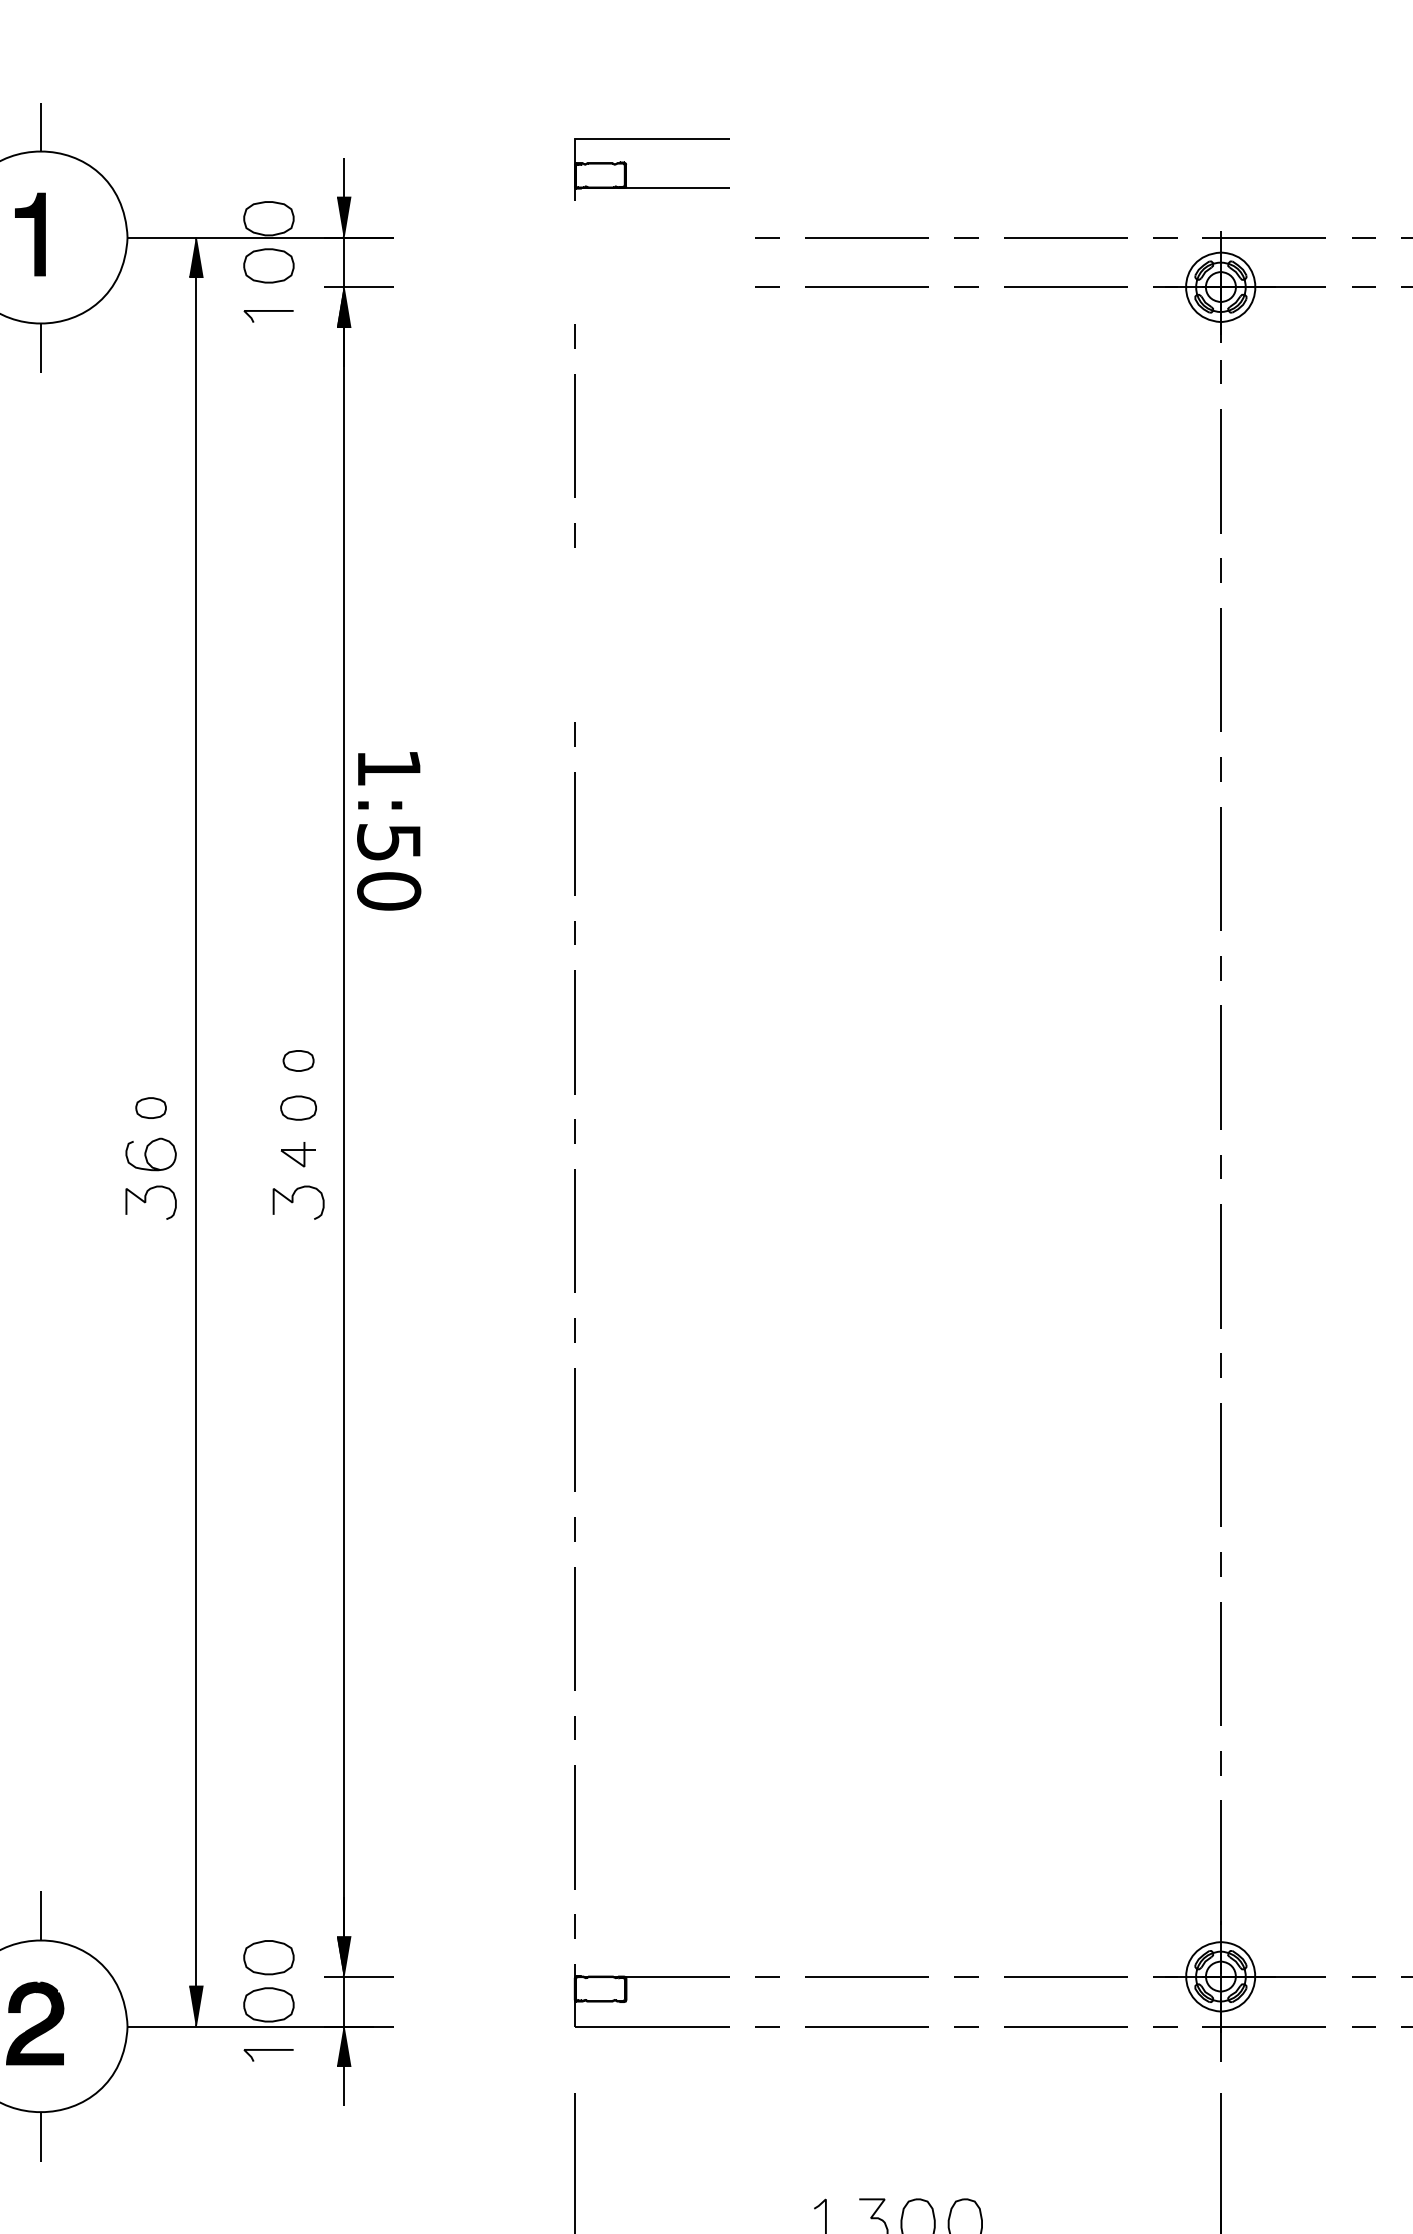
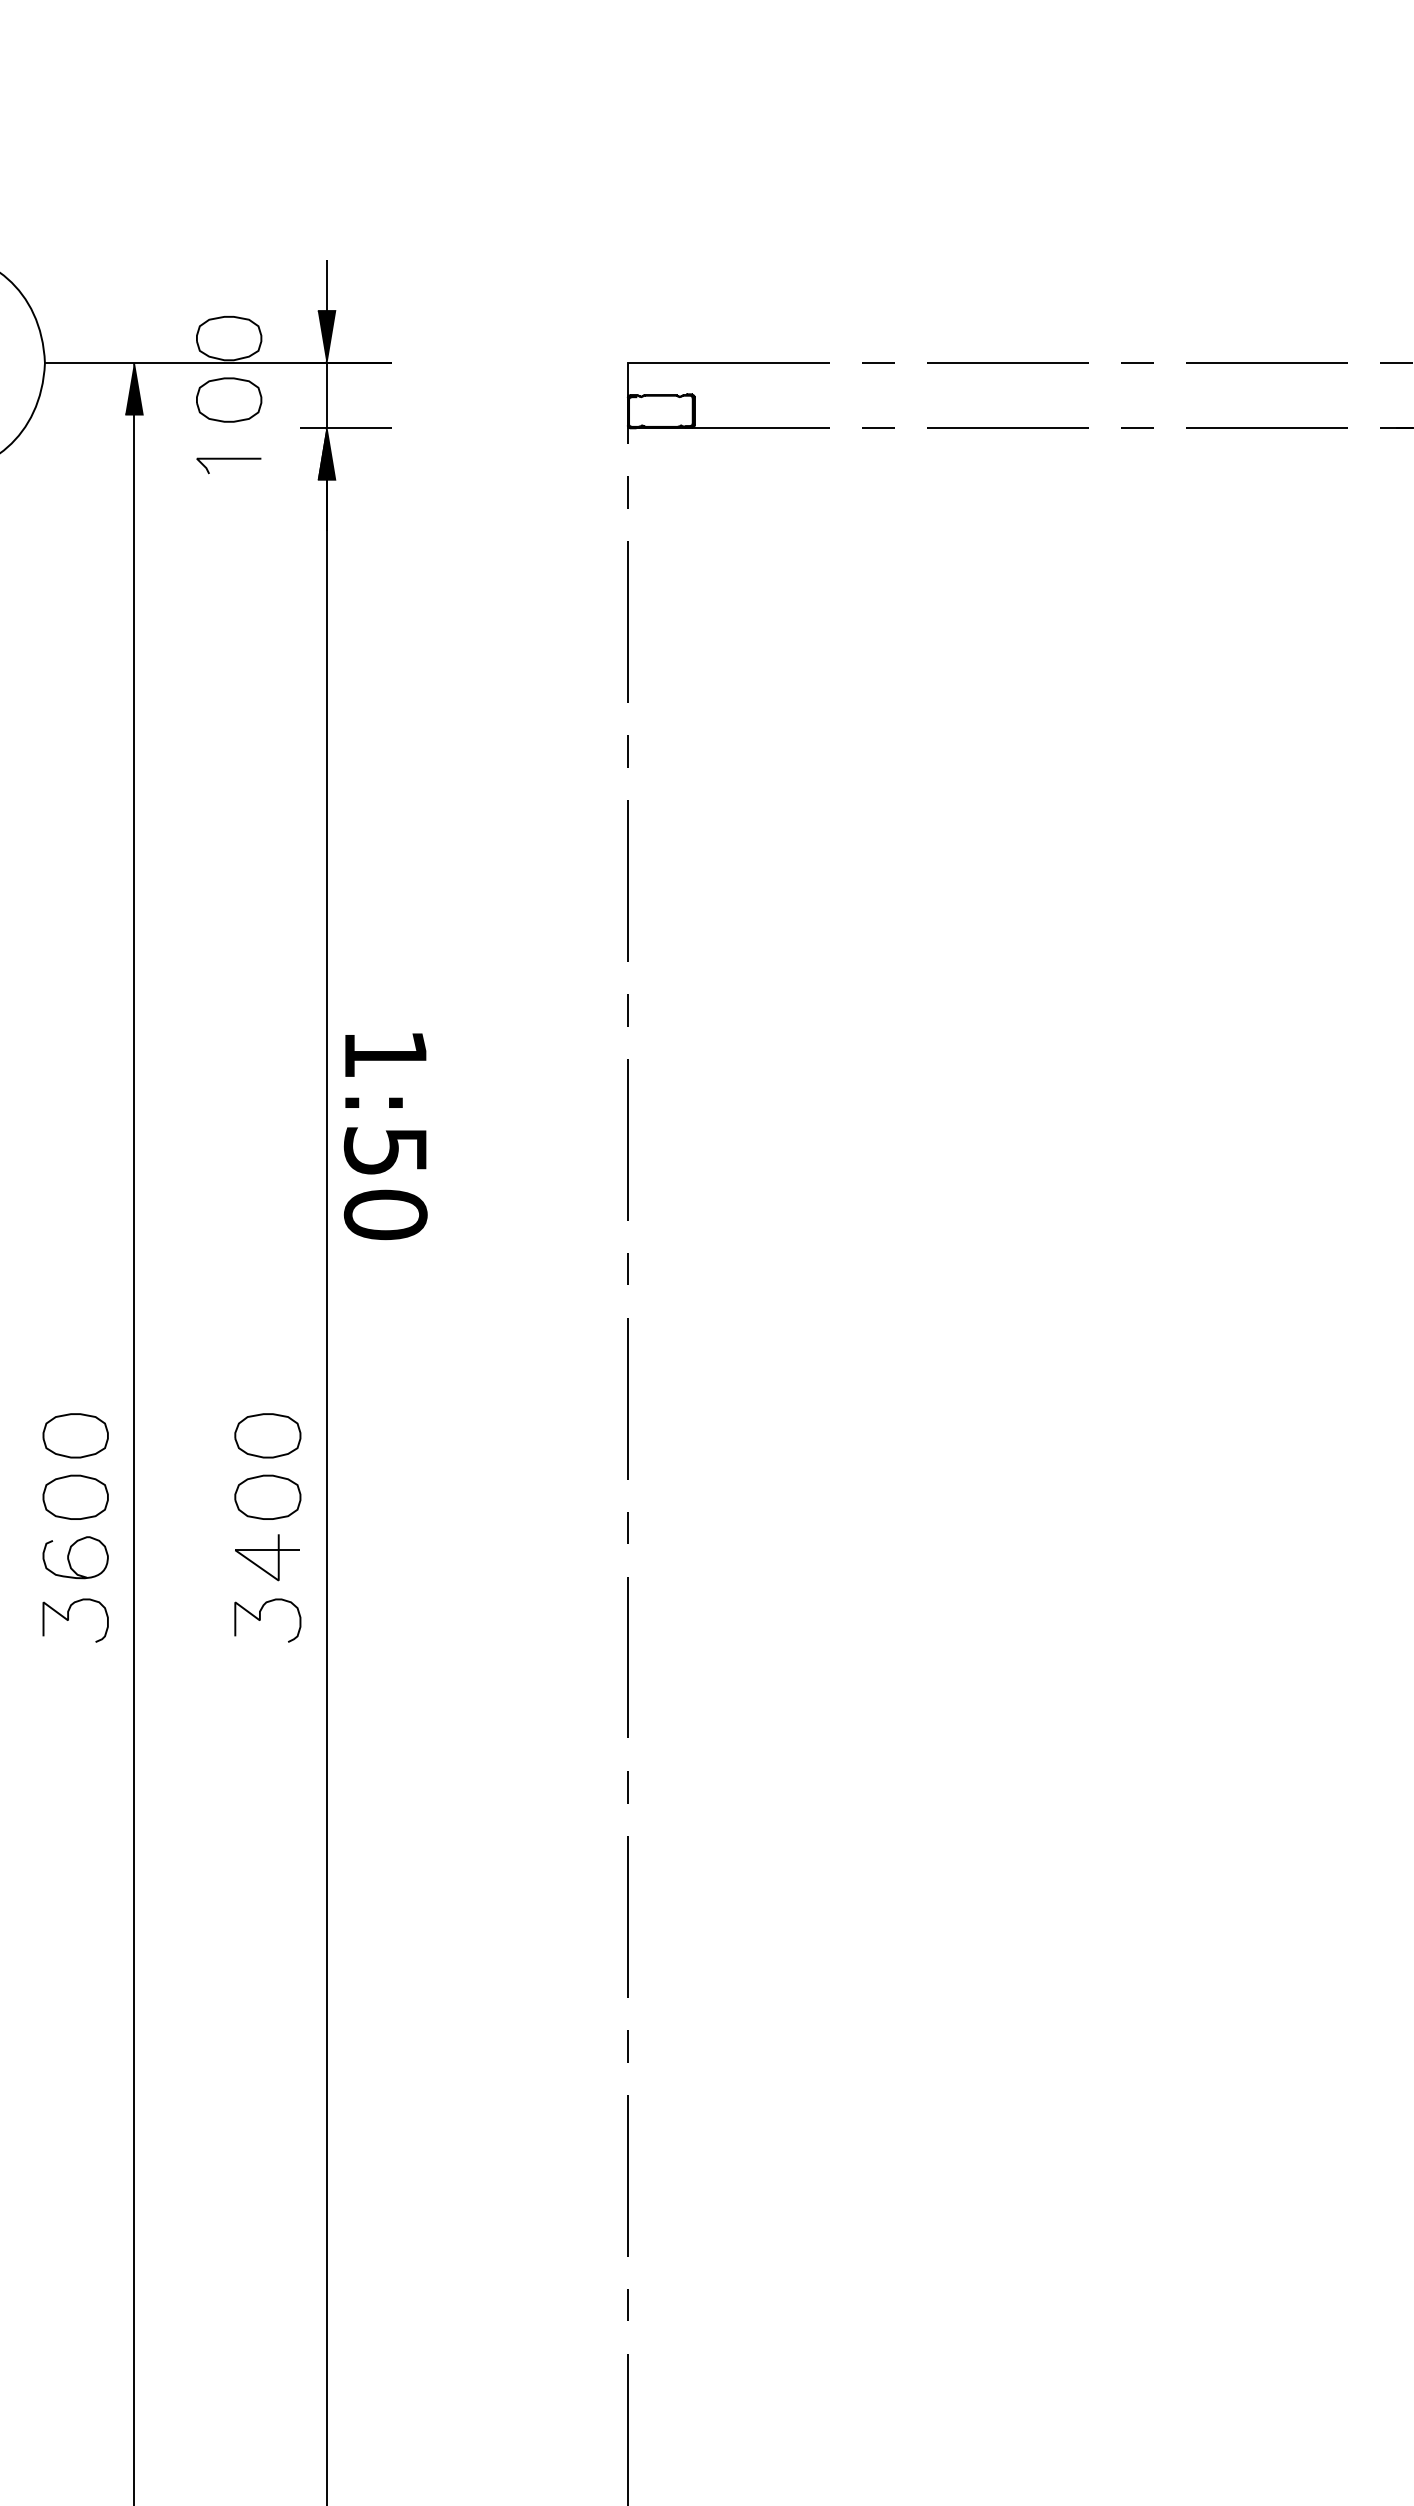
part: (651, 187) -> (727, 426), moved
line: (574, 634) -> (627, 880), added
part: (150, 1060) -> (74, 1435), added
part: (298, 1060) -> (267, 1435), size x1.67
part: (150, 1107) -> (74, 1496), size x1.67
part: (298, 1107) -> (267, 1496), size x1.43
part: (298, 1154) -> (267, 1557), size x1.43

